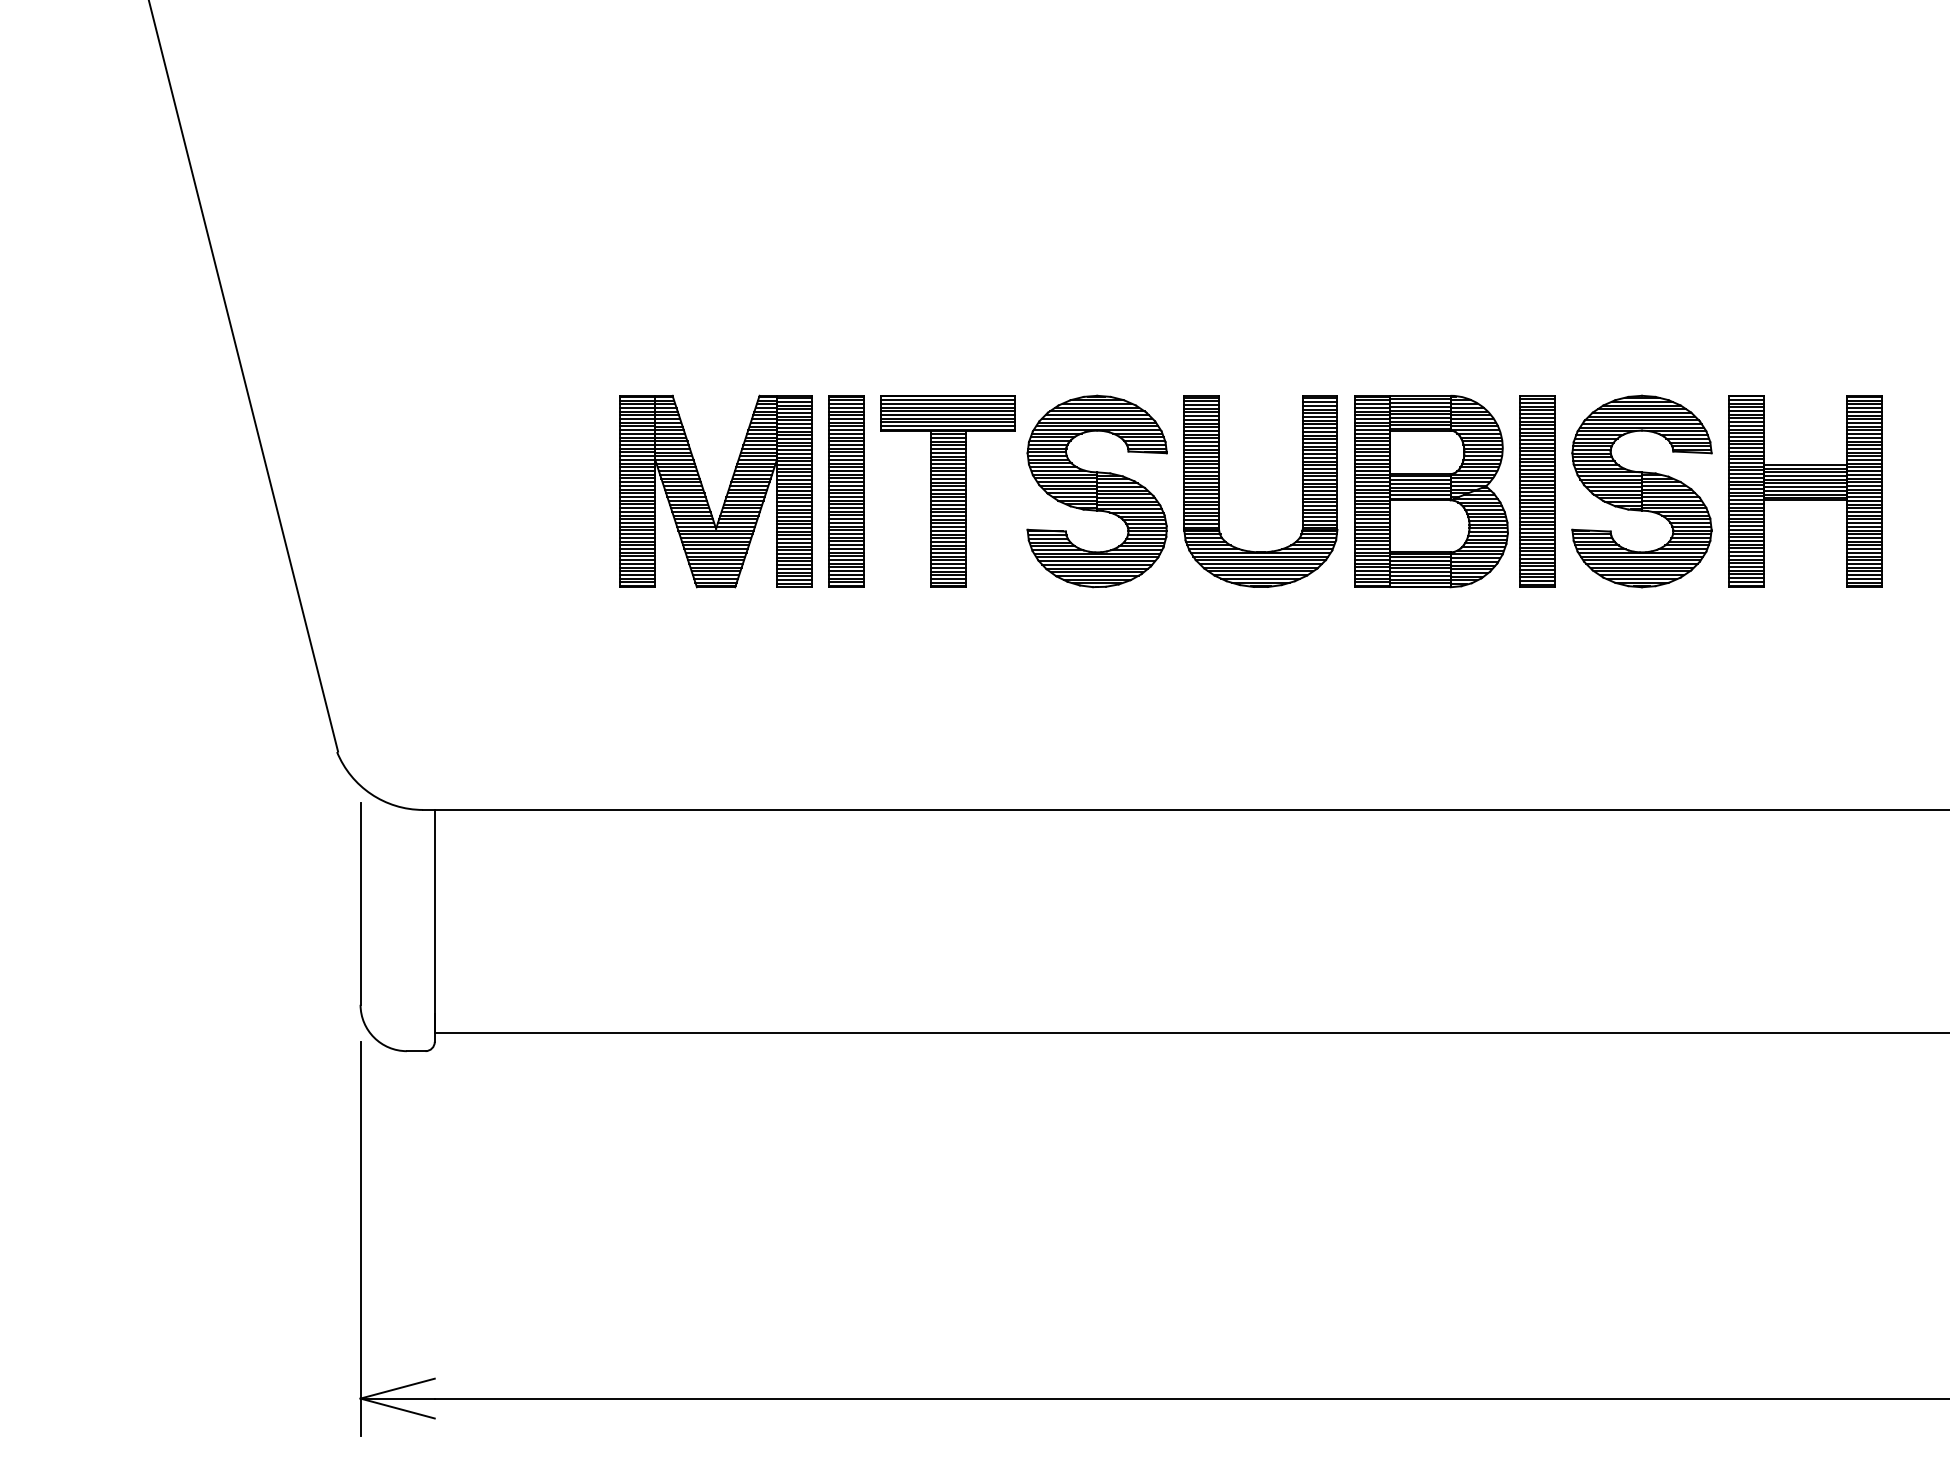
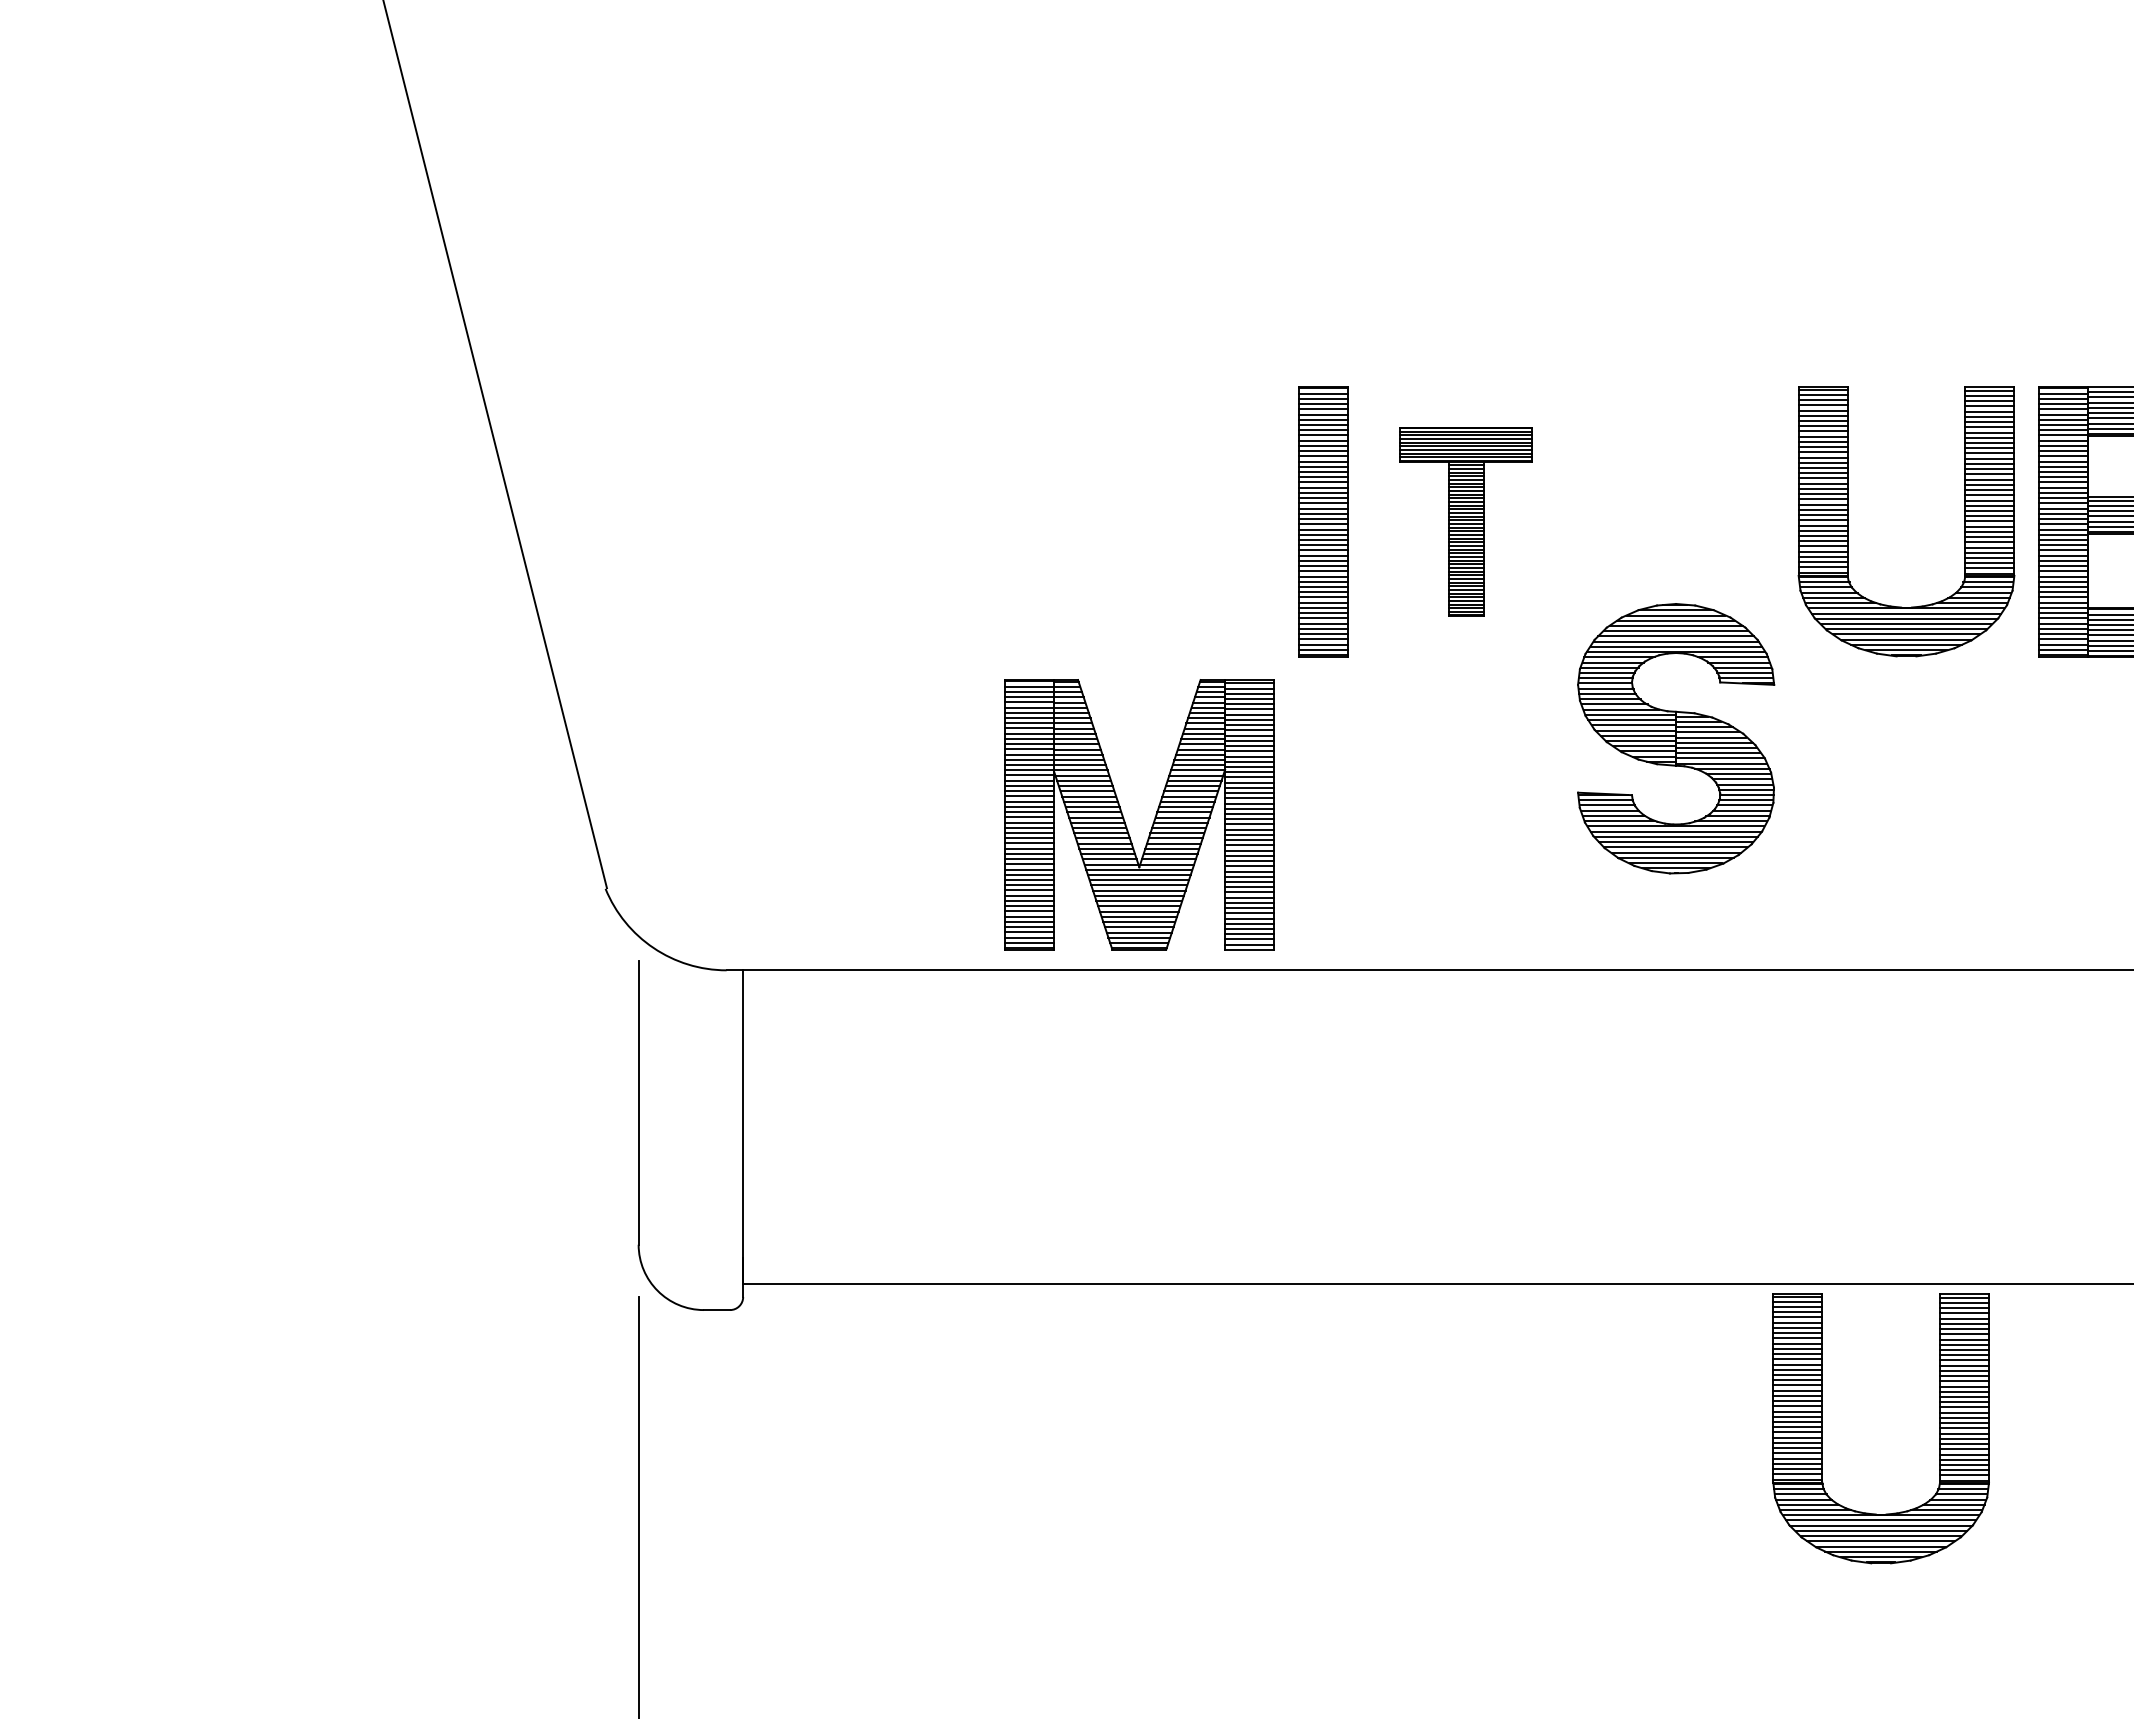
part: (947, 491) -> (1465, 521), size x0.7
part: (1096, 491) -> (1675, 738), moved
part: (706, 495) -> (1125, 820), moved
part: (1201, 1135) -> (1822, 1428), added

